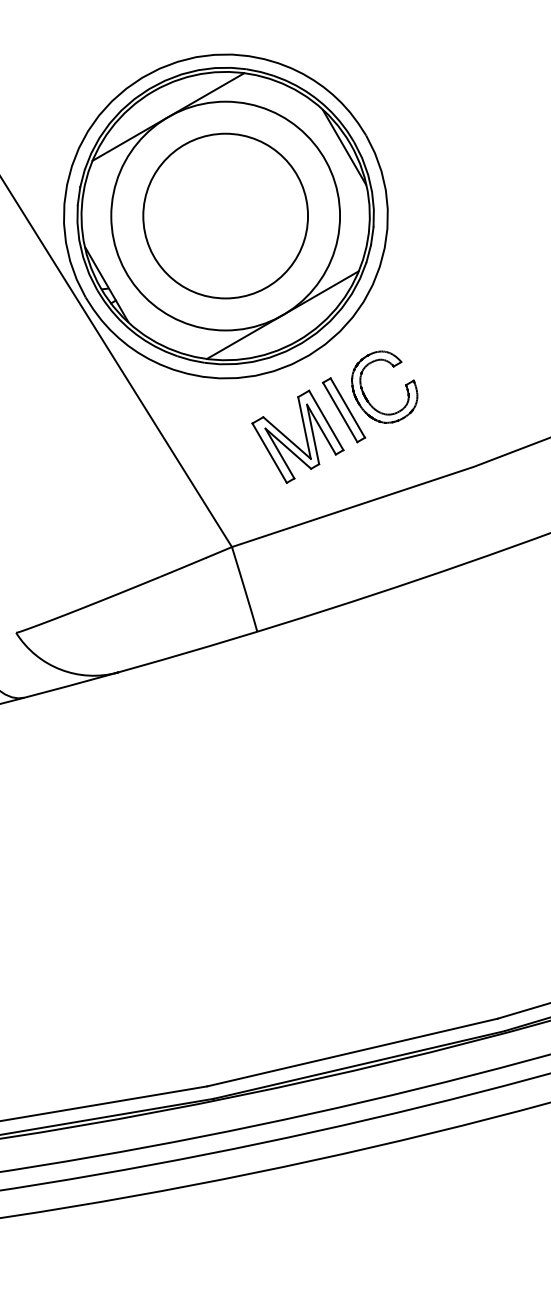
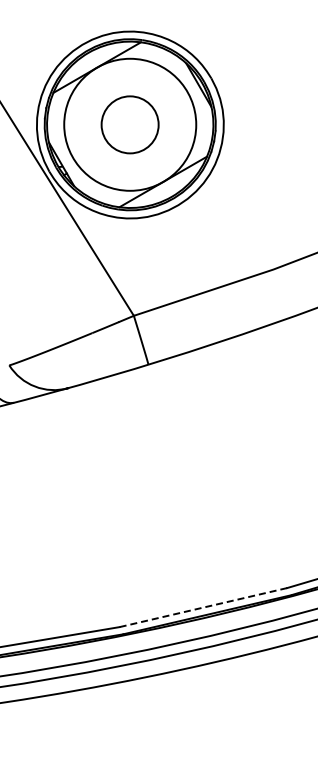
circle: (224, 215) -> (129, 124), size x0.6
part: (333, 416) -> (192, 240), removed
line: (350, 1052) -> (202, 607), solid -> dashed

